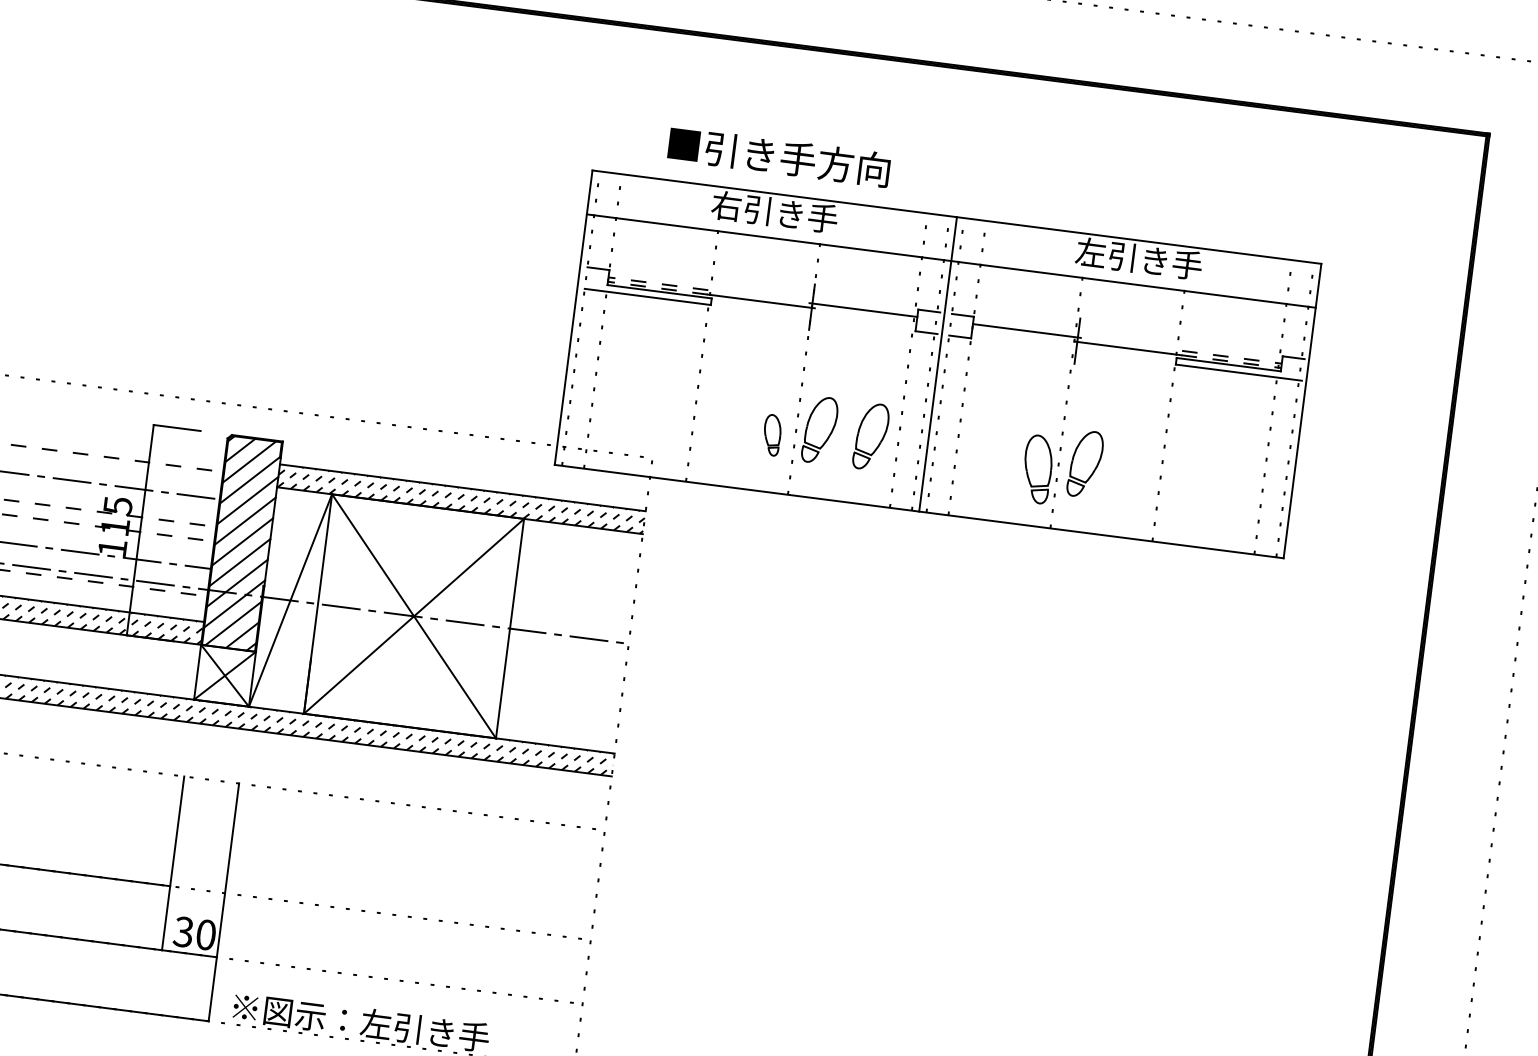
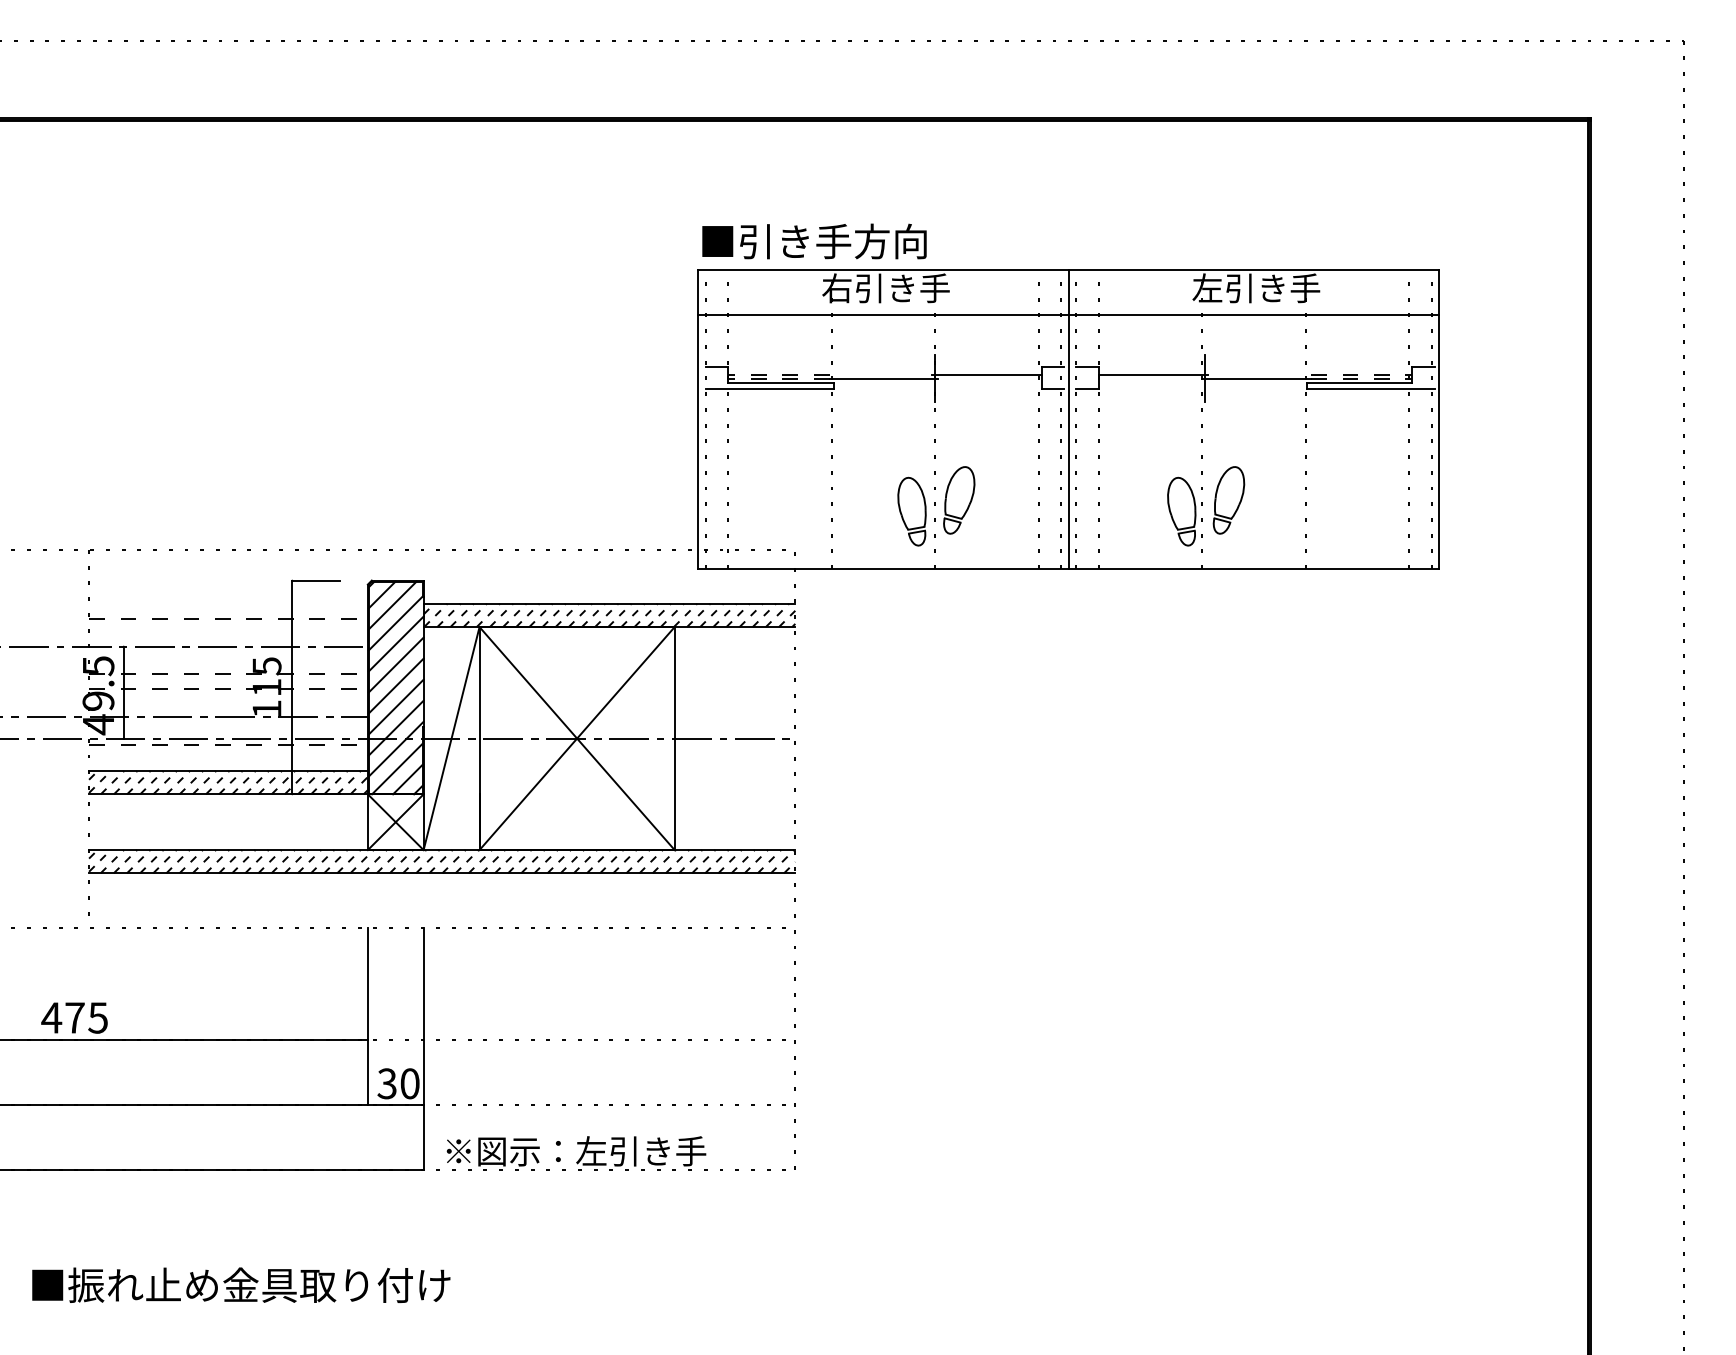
text: (779, 156) -> (814, 241), moved
part: (771, 435) -> (911, 511), size x1.67
part: (871, 436) -> (1011, 500), removed

